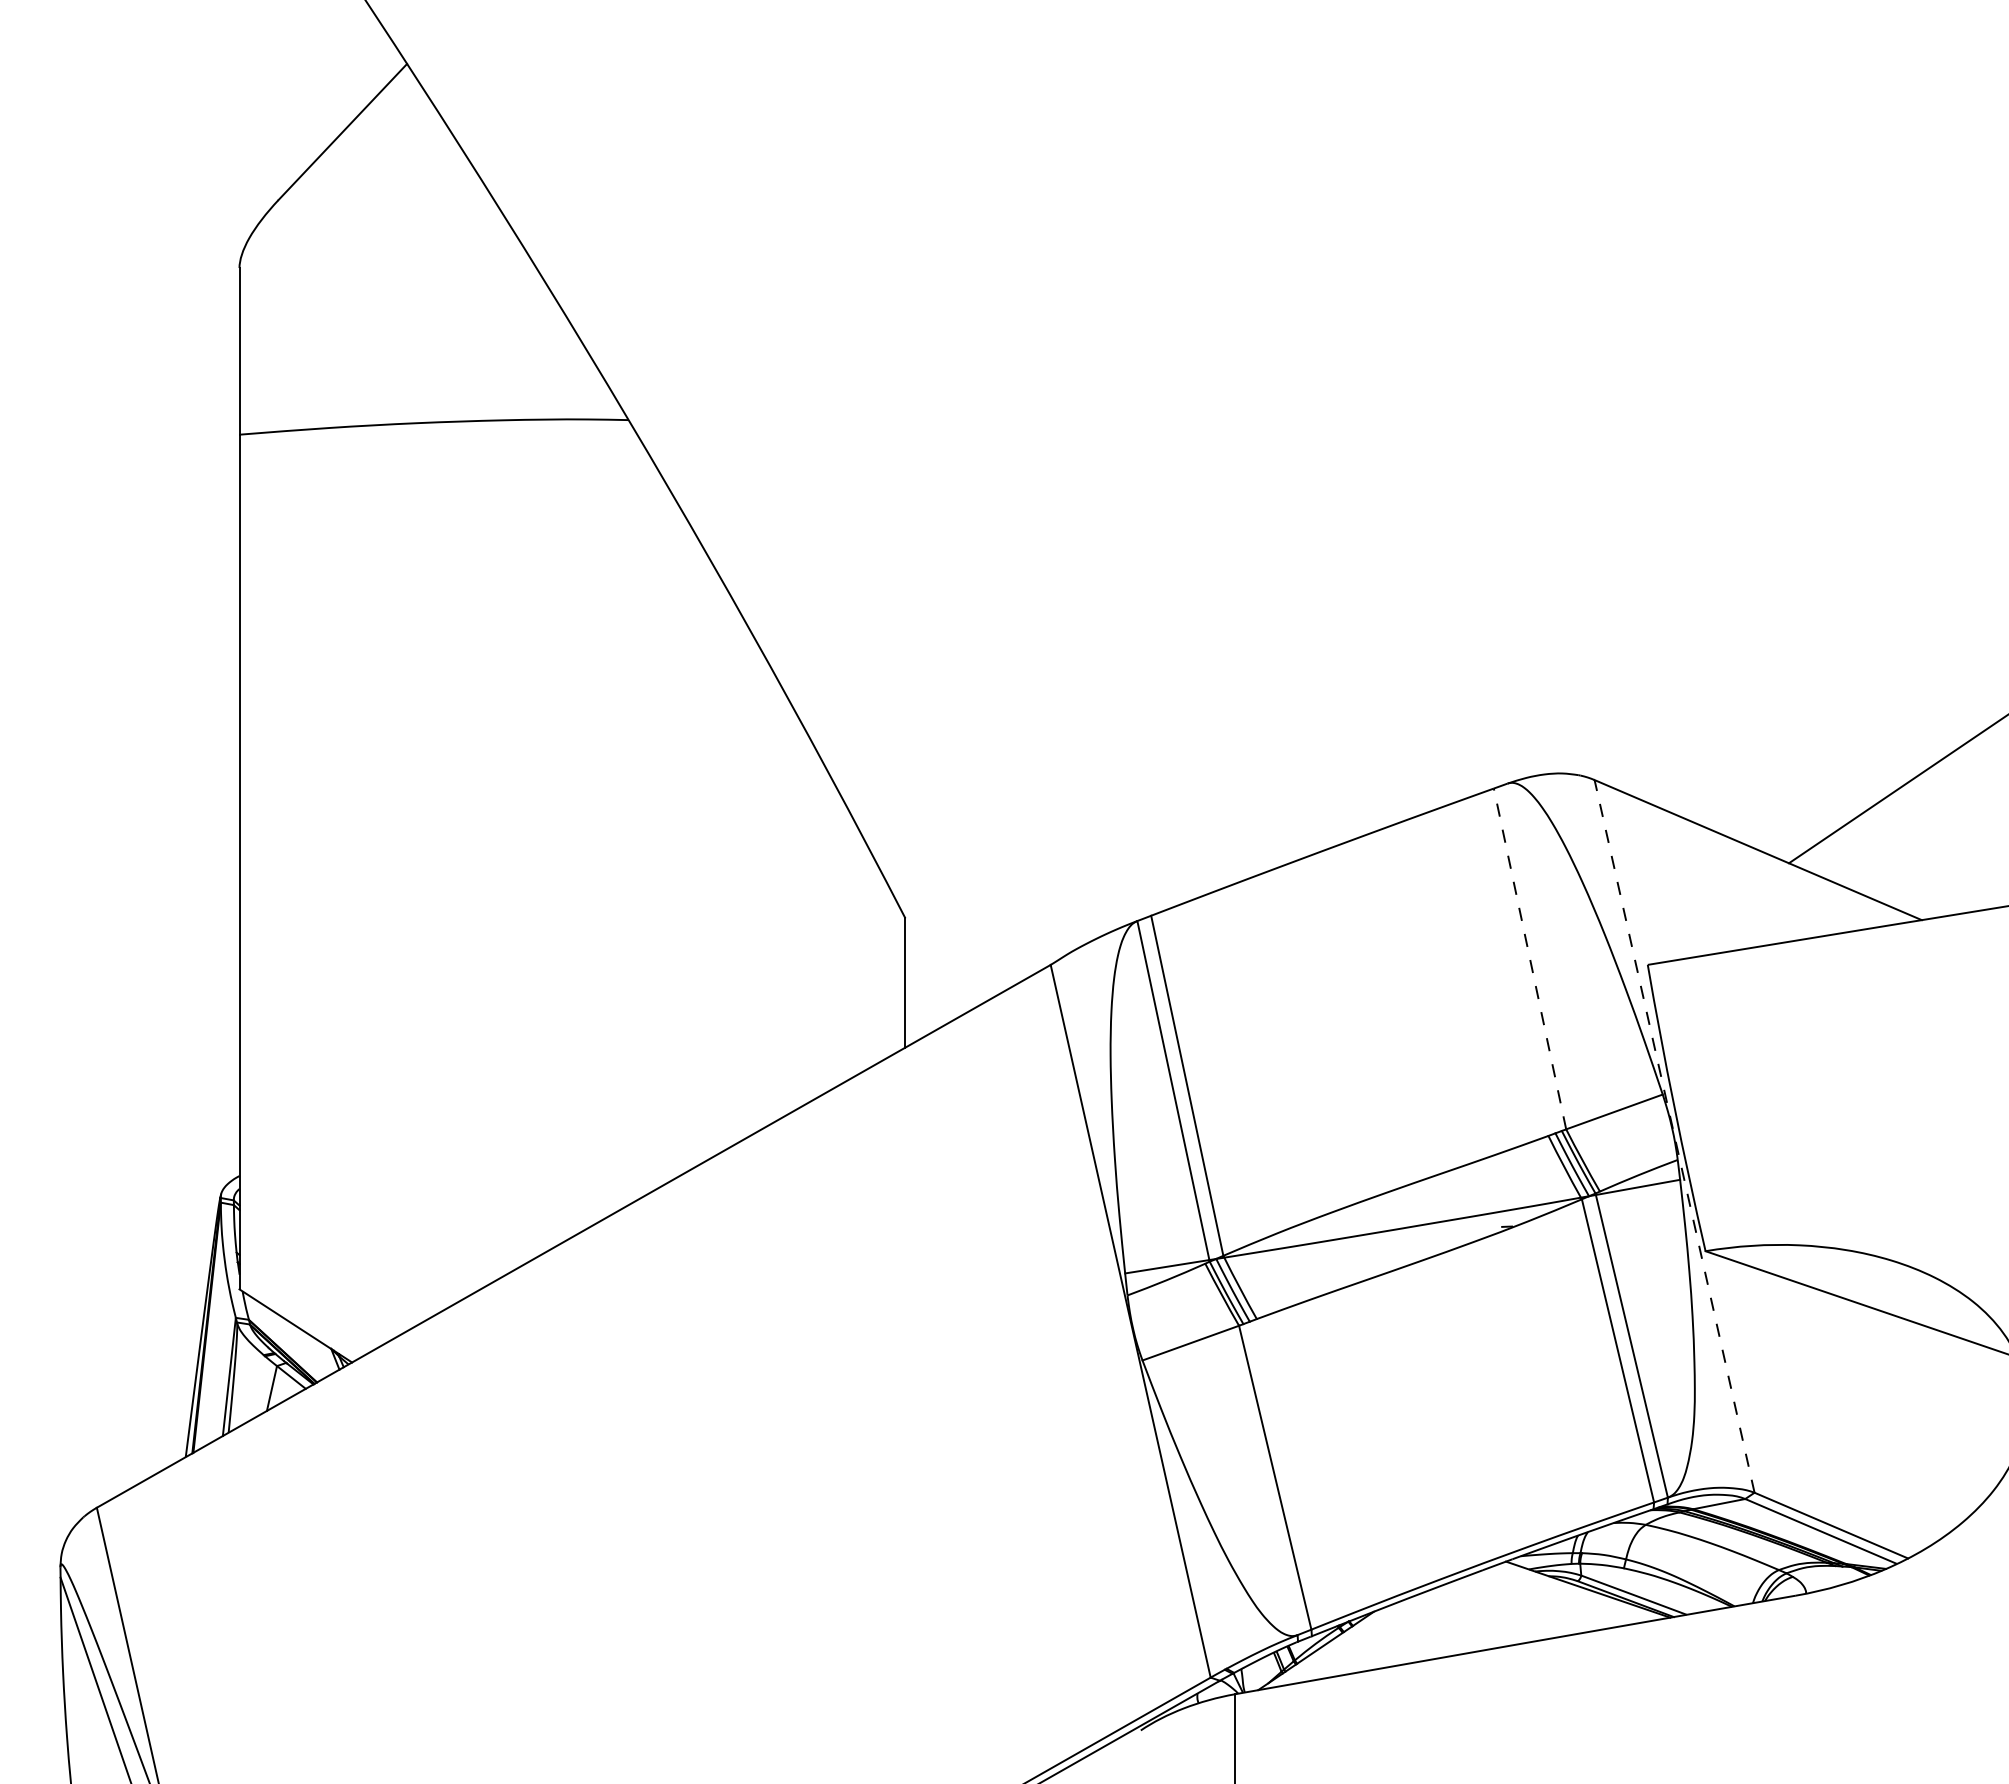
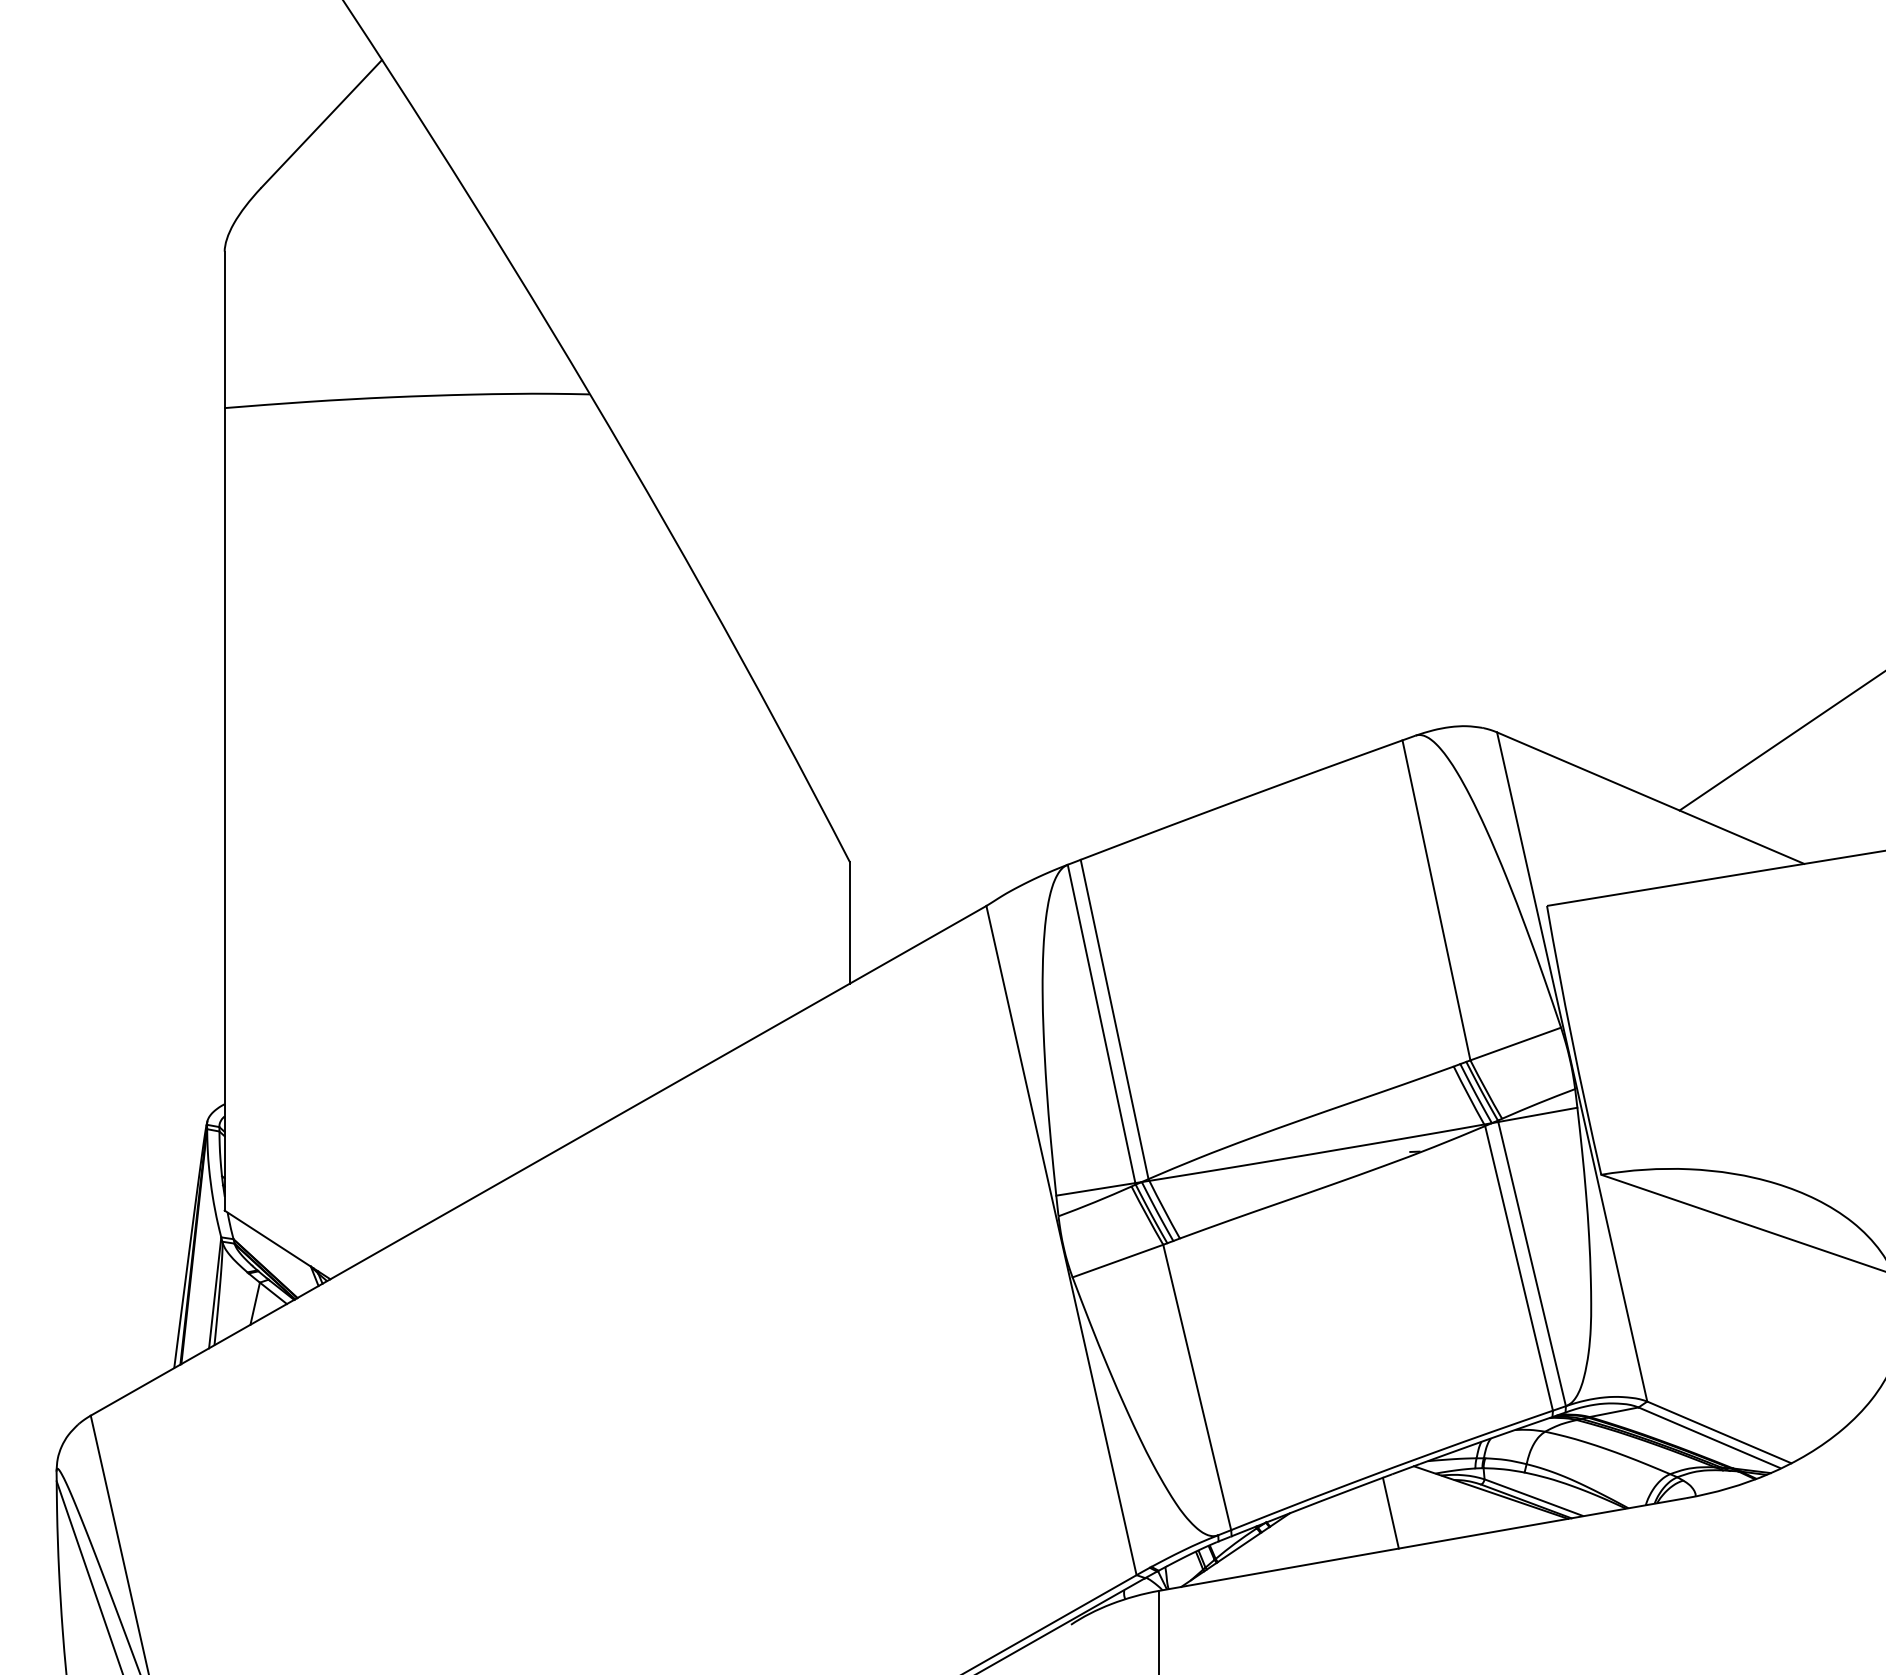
line: (1530, 959) -> (1436, 900), dashed -> solid
line: (1674, 1135) -> (1572, 1066), dashed -> solid
line: (1481, 1610) -> (1390, 1512), added

